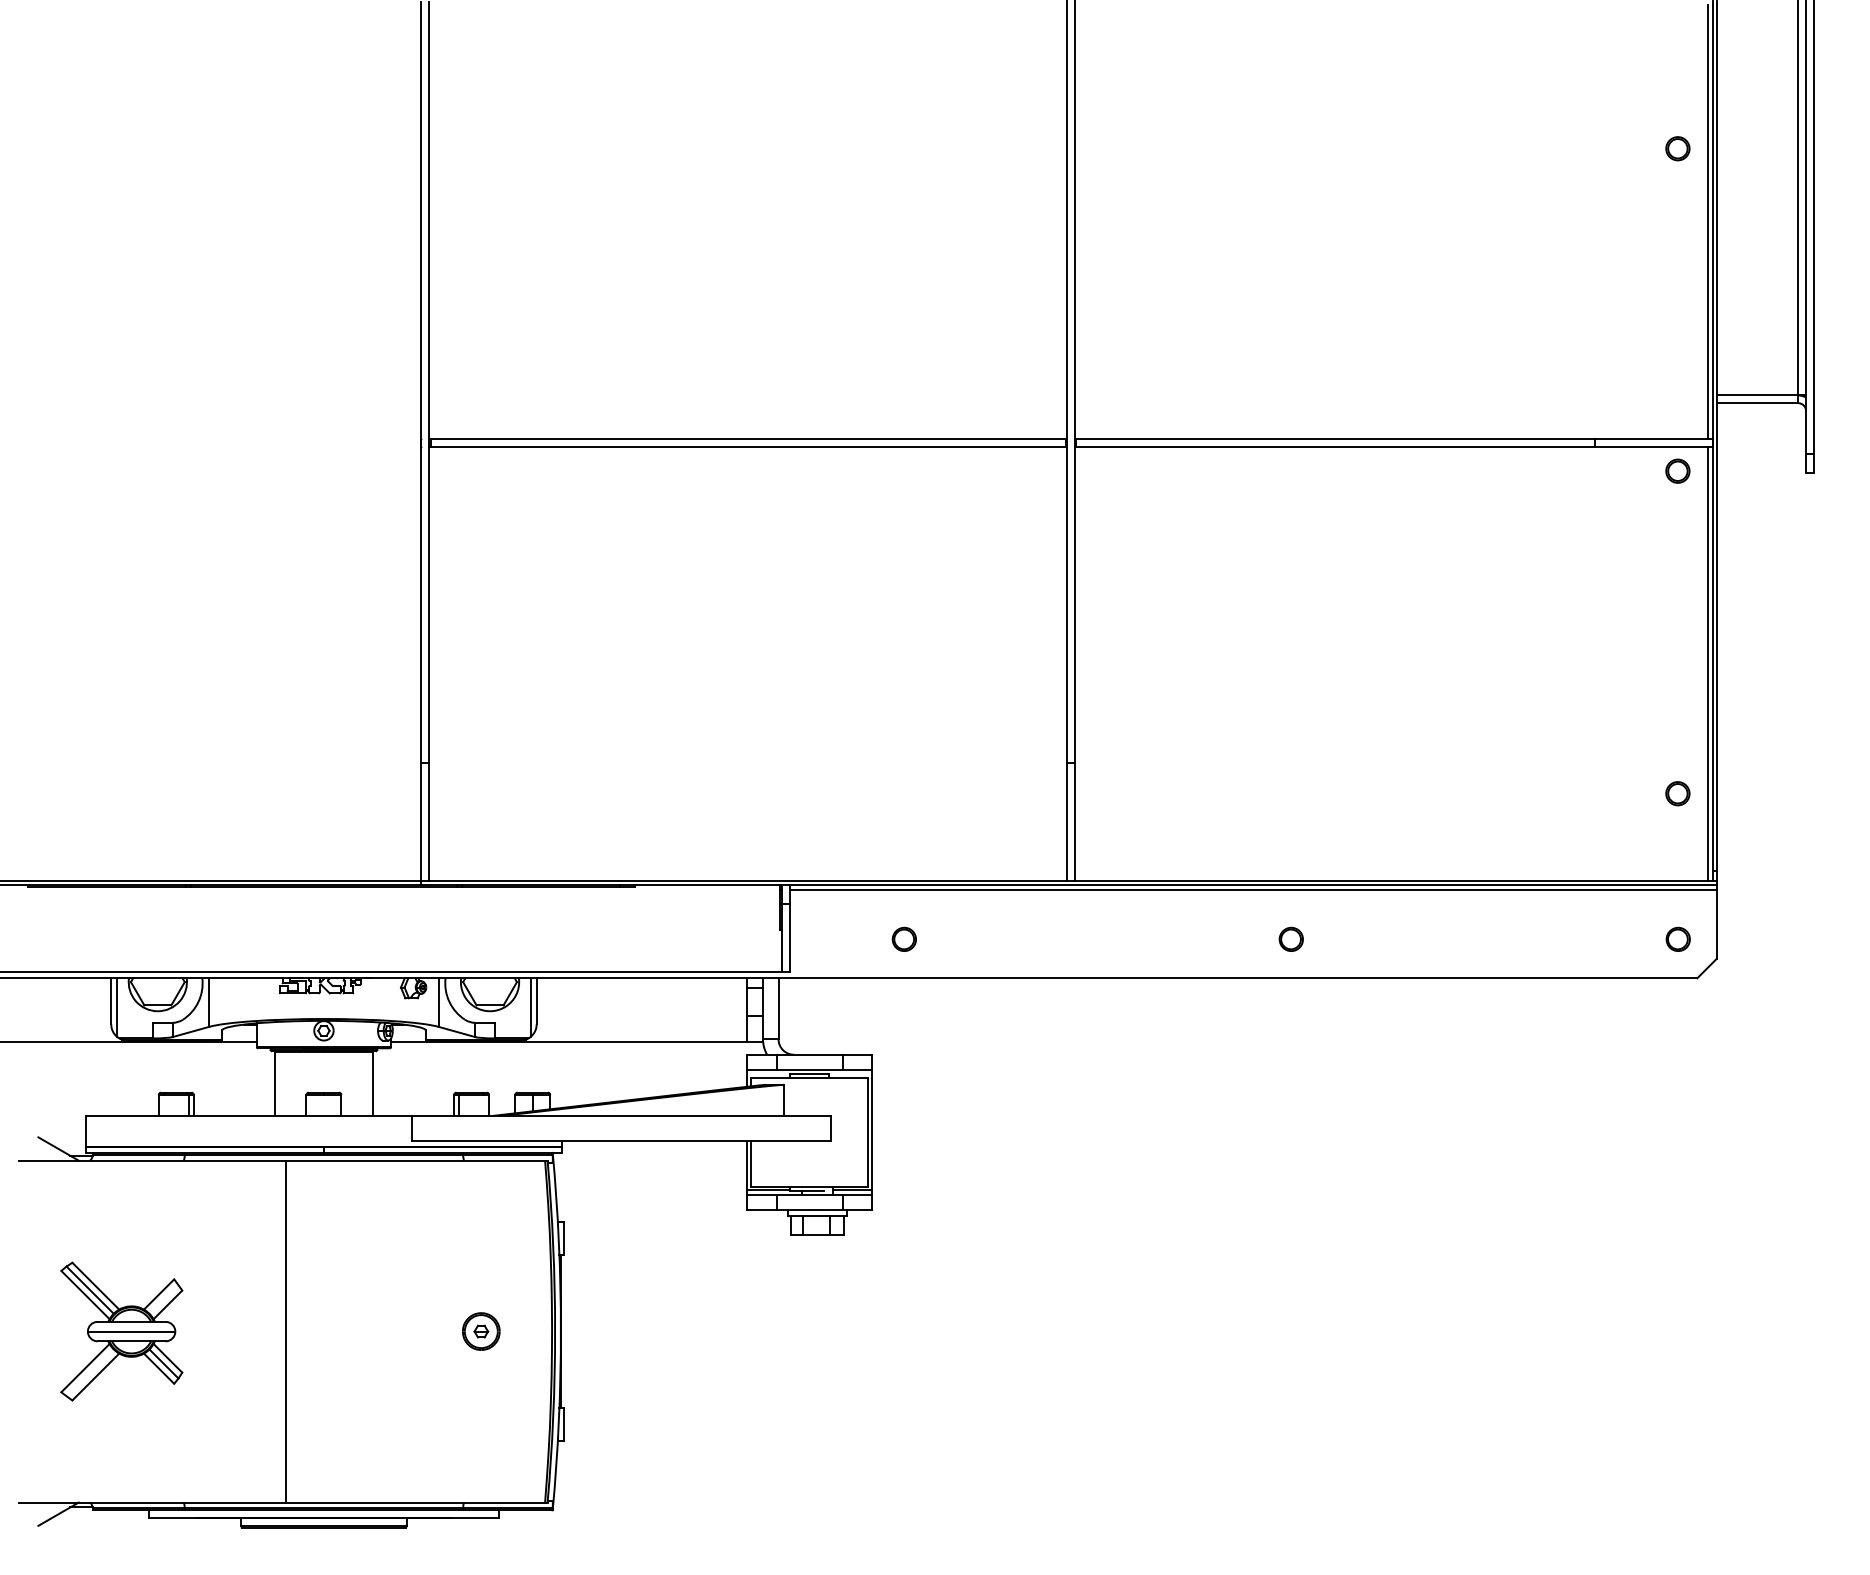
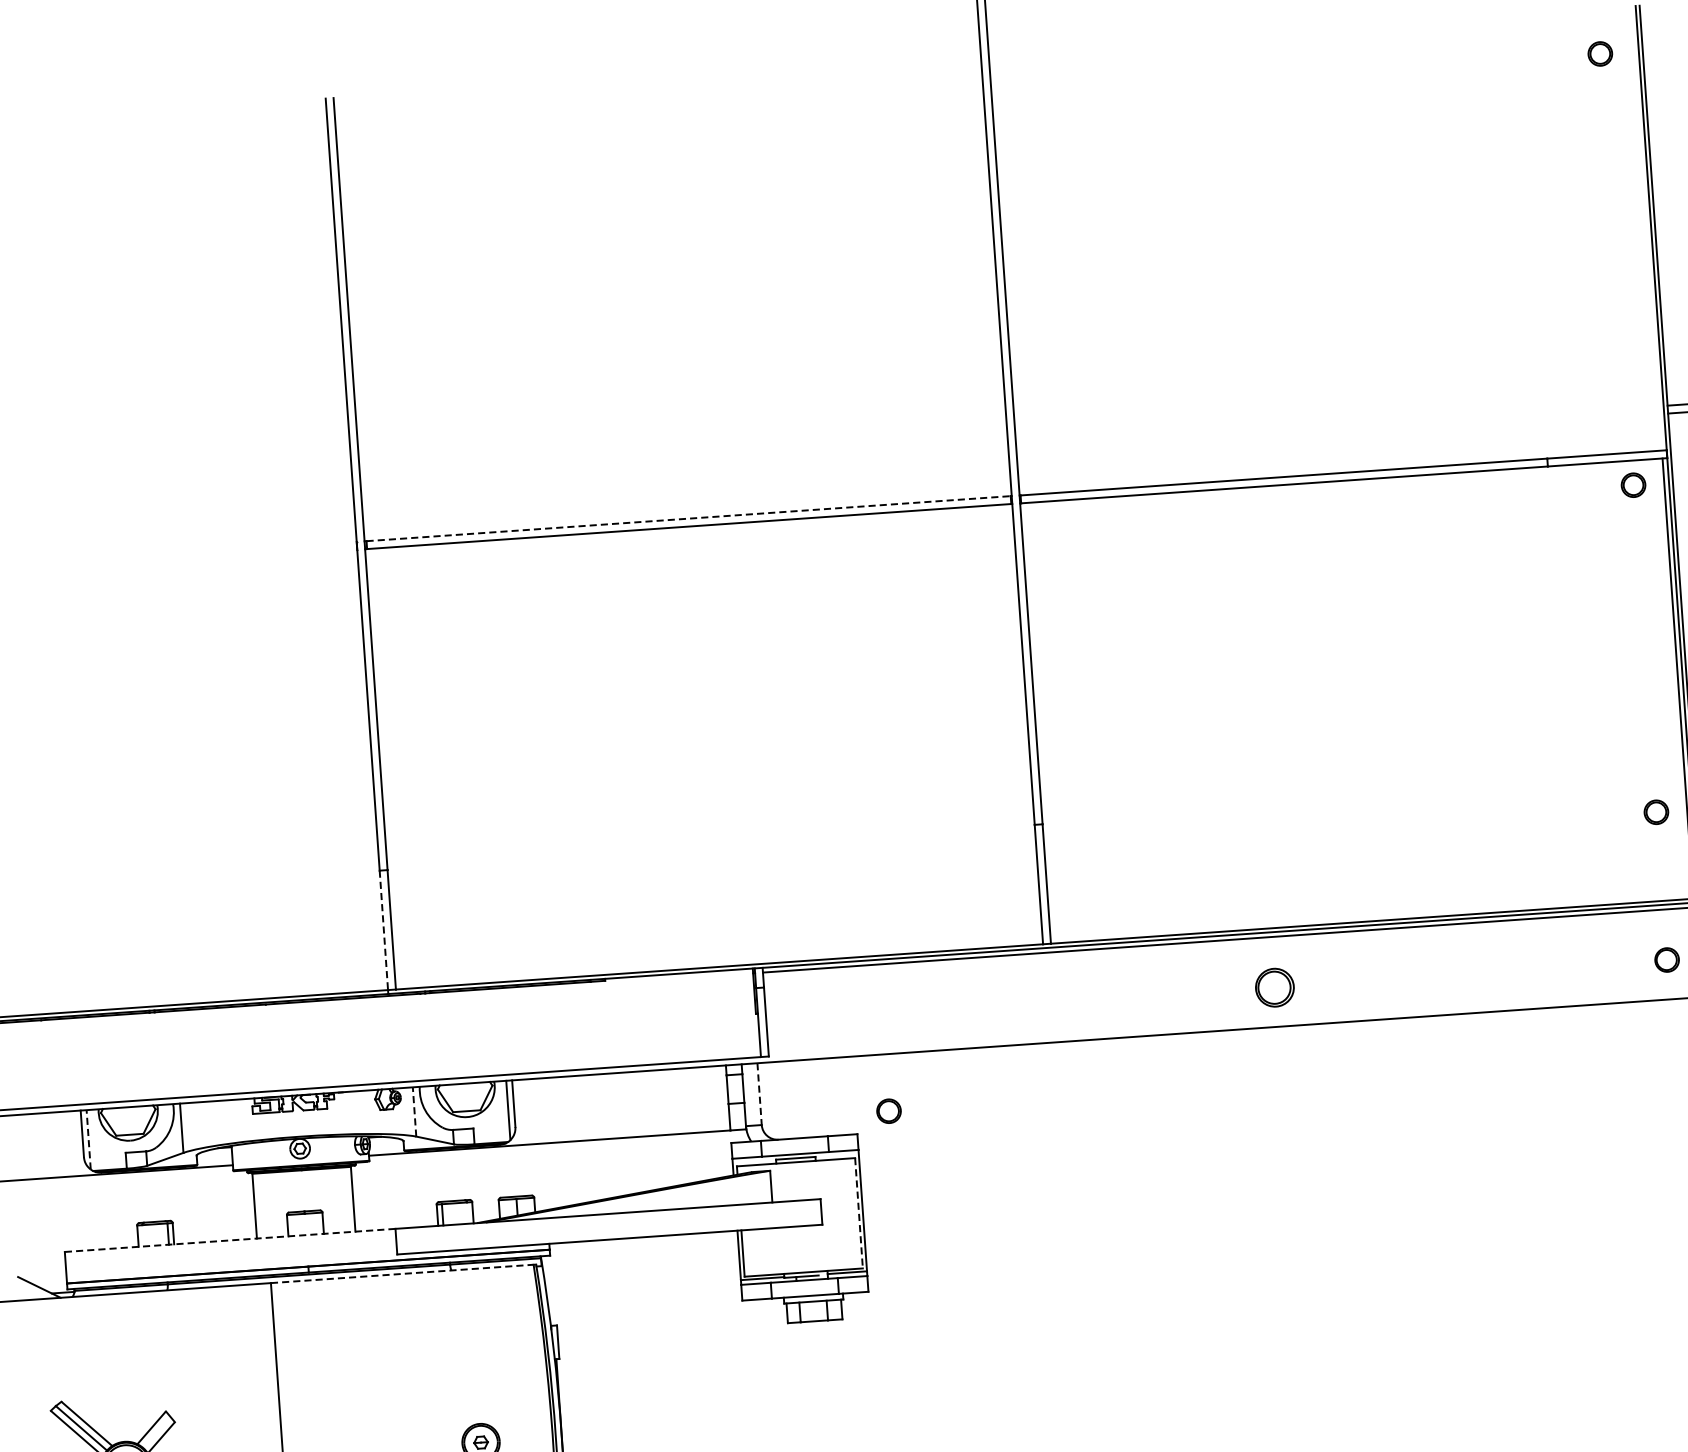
part: (1677, 148) -> (1599, 53), moved
line: (1708, 222) -> (1646, 230), removed
line: (748, 439) -> (688, 518), solid -> dashed
line: (421, 822) -> (384, 930), solid -> dashed
part: (903, 938) -> (888, 1110), moved
part: (1290, 938) -> (1273, 986), size x1.6
line: (438, 1002) -> (414, 1111), solid -> dashed
line: (117, 1007) -> (89, 1139), solid -> dashed
line: (778, 1009) -> (759, 1094), solid -> dashed
line: (248, 1115) -> (229, 1239), solid -> dashed
line: (867, 1132) -> (858, 1213), solid -> dashed
line: (415, 1160) -> (402, 1273), solid -> dashed

